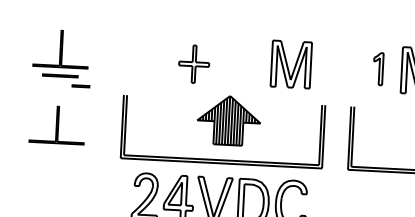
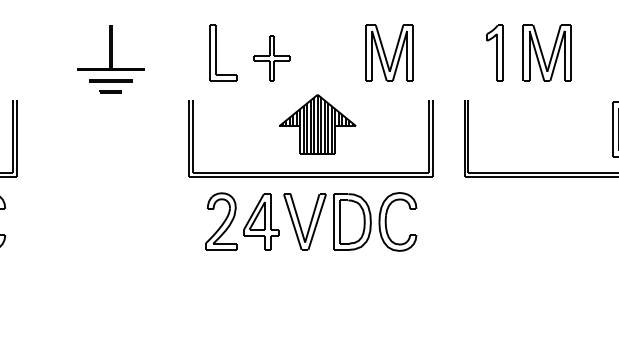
part: (148, 56) -> (216, 52), added
part: (377, 68) -> (494, 52), size x1.43
line: (80, 85) -> (110, 91), moved
part: (57, 124) -> (110, 139), removed

